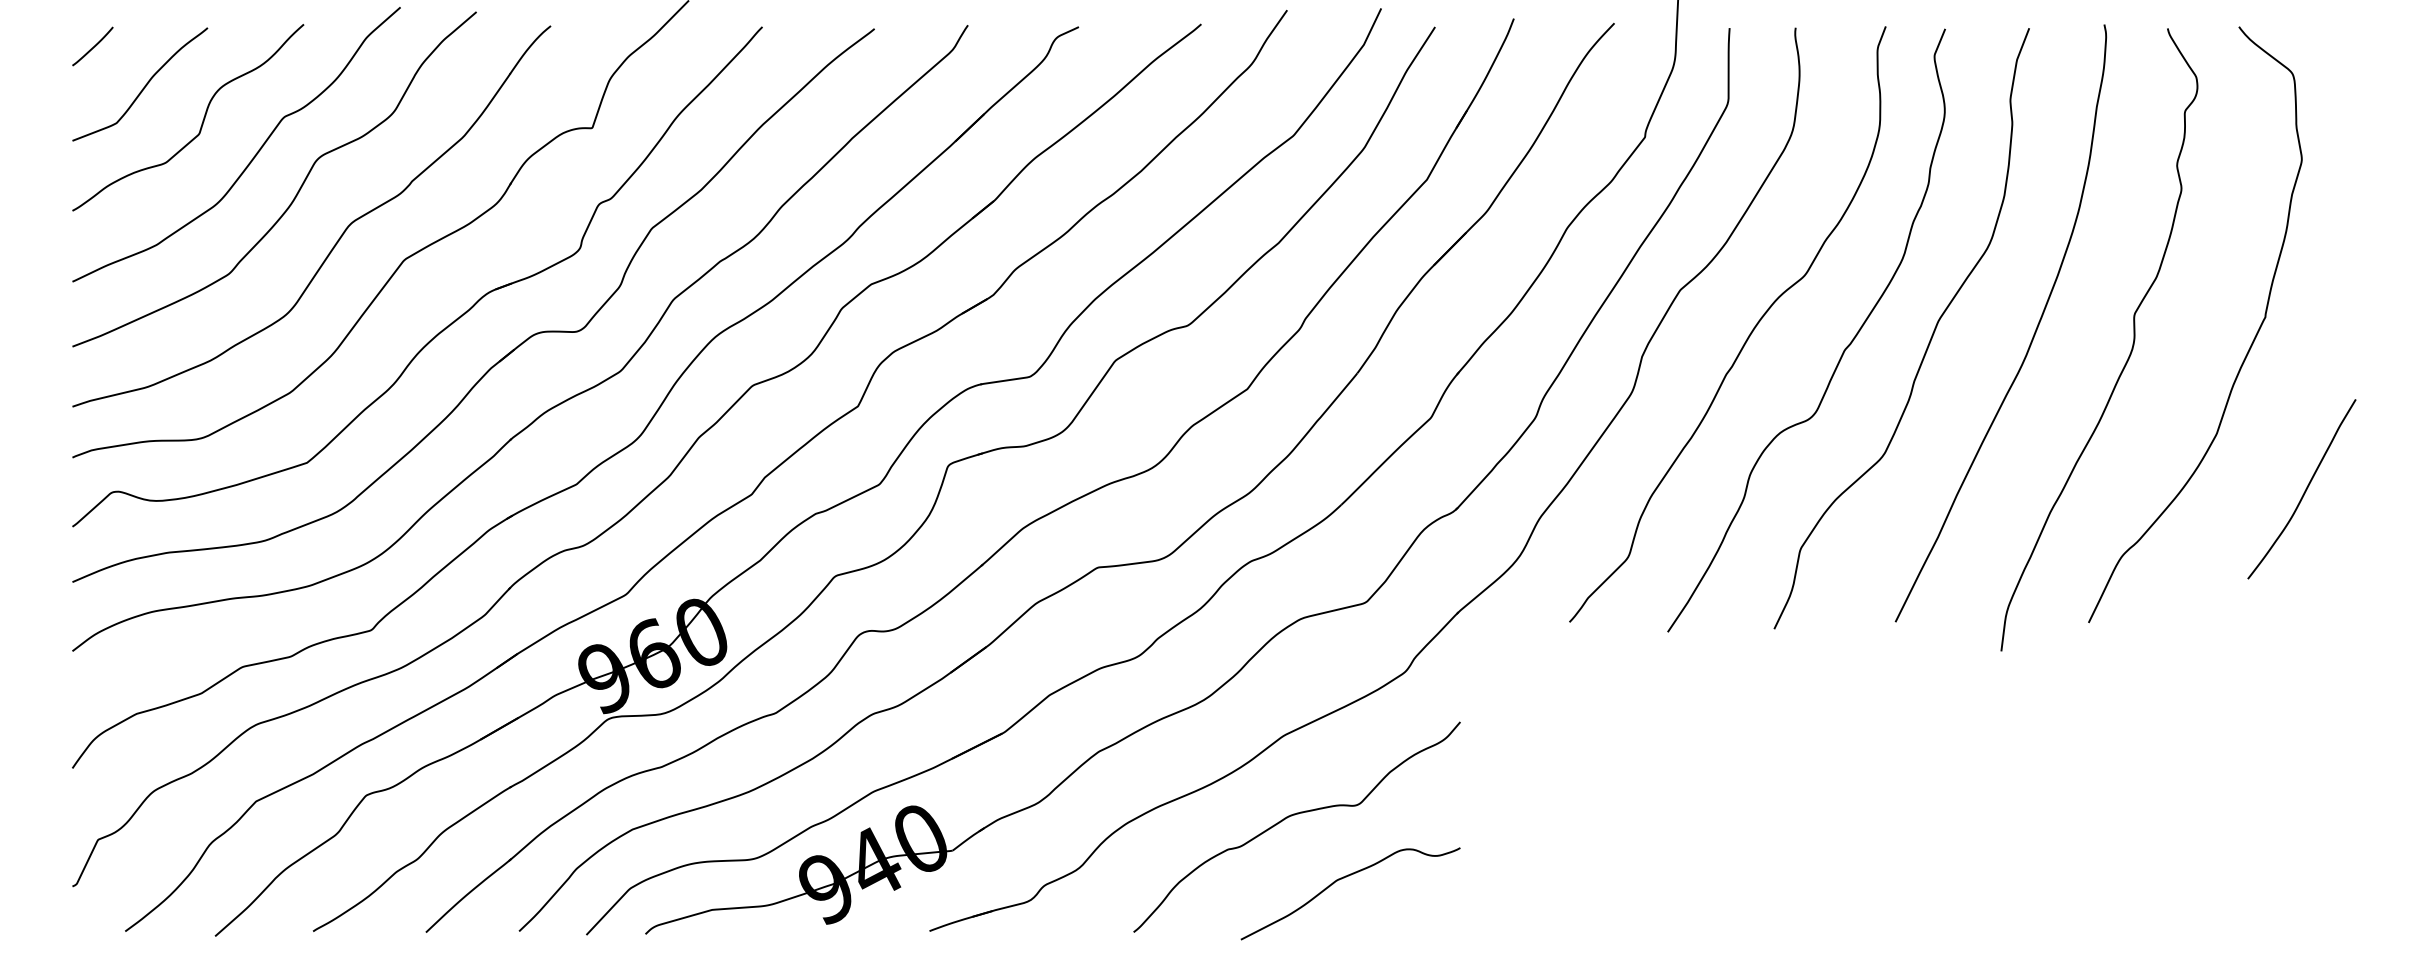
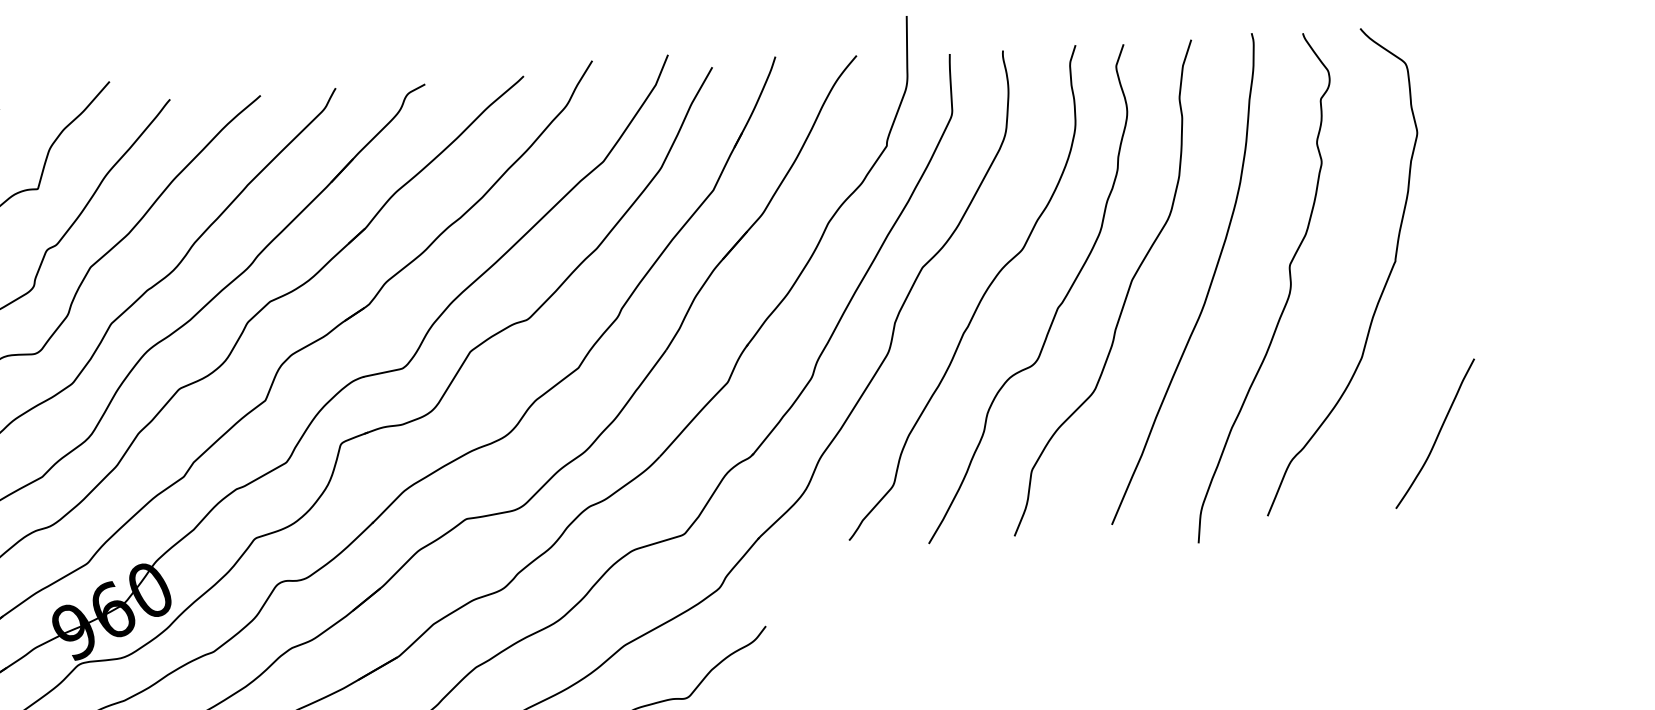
curve: (2304, 490) -> (1437, 434), moved

